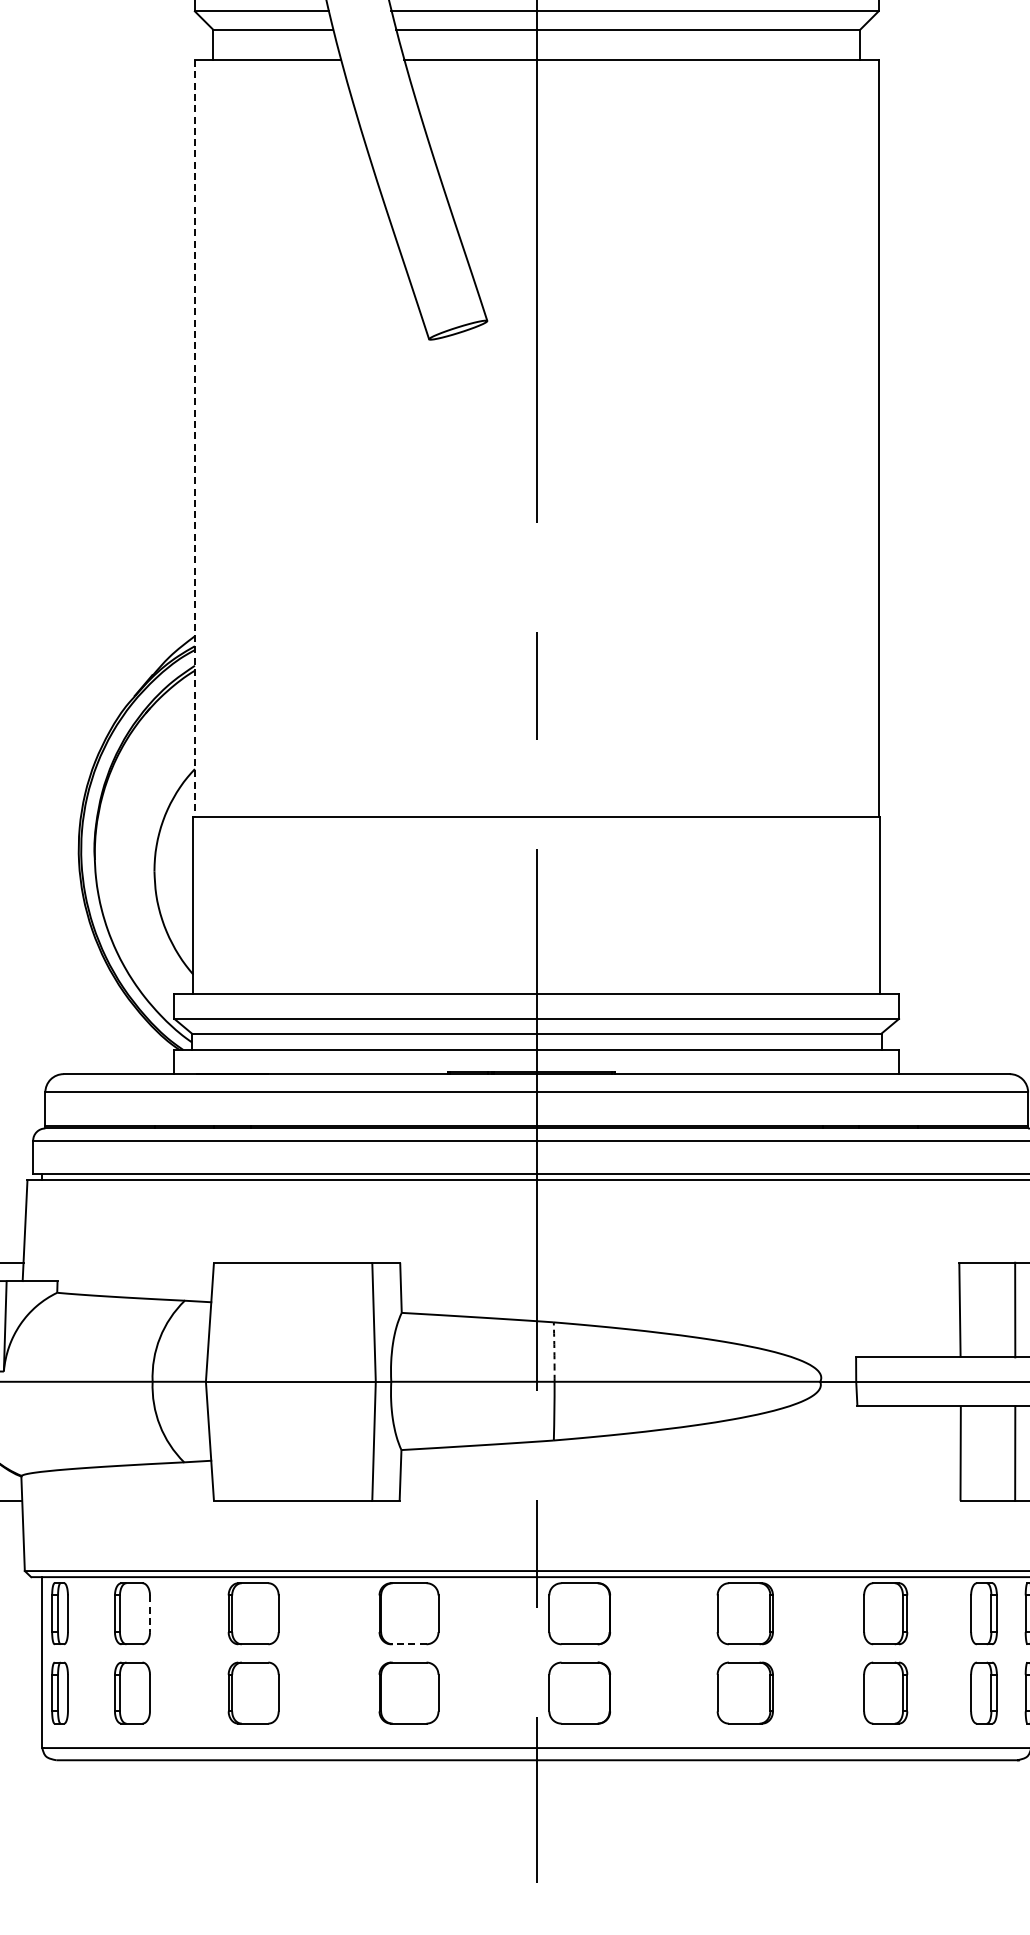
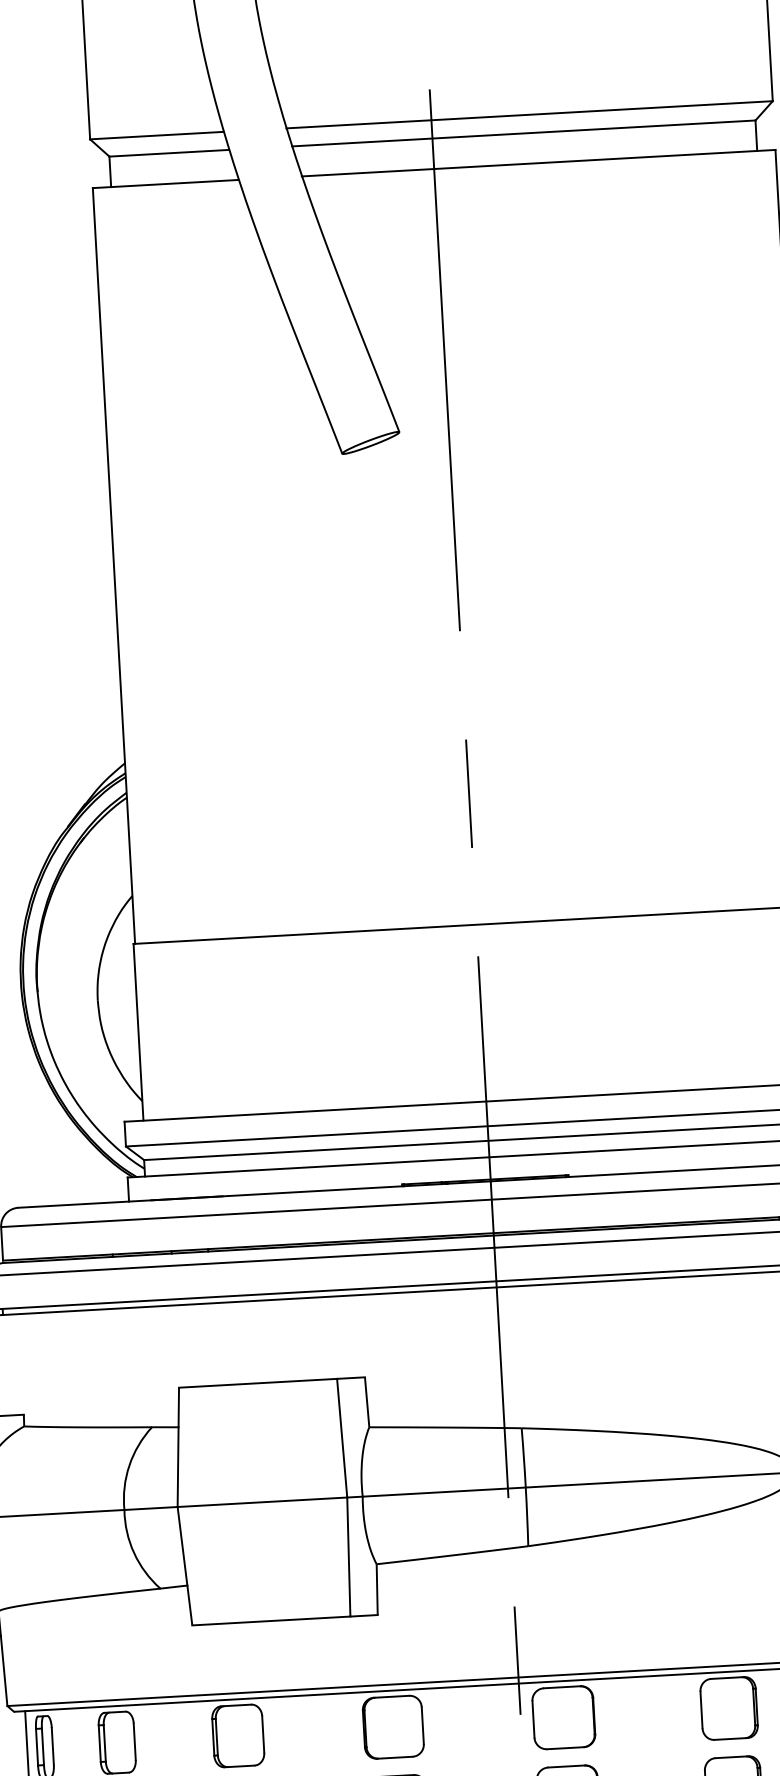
line: (194, 439) -> (113, 566), dashed -> solid
arc: (554, 1352) -> (524, 1458), dashed -> solid
line: (150, 1614) -> (135, 1742), dashed -> solid
line: (408, 1644) -> (394, 1757), dashed -> solid

